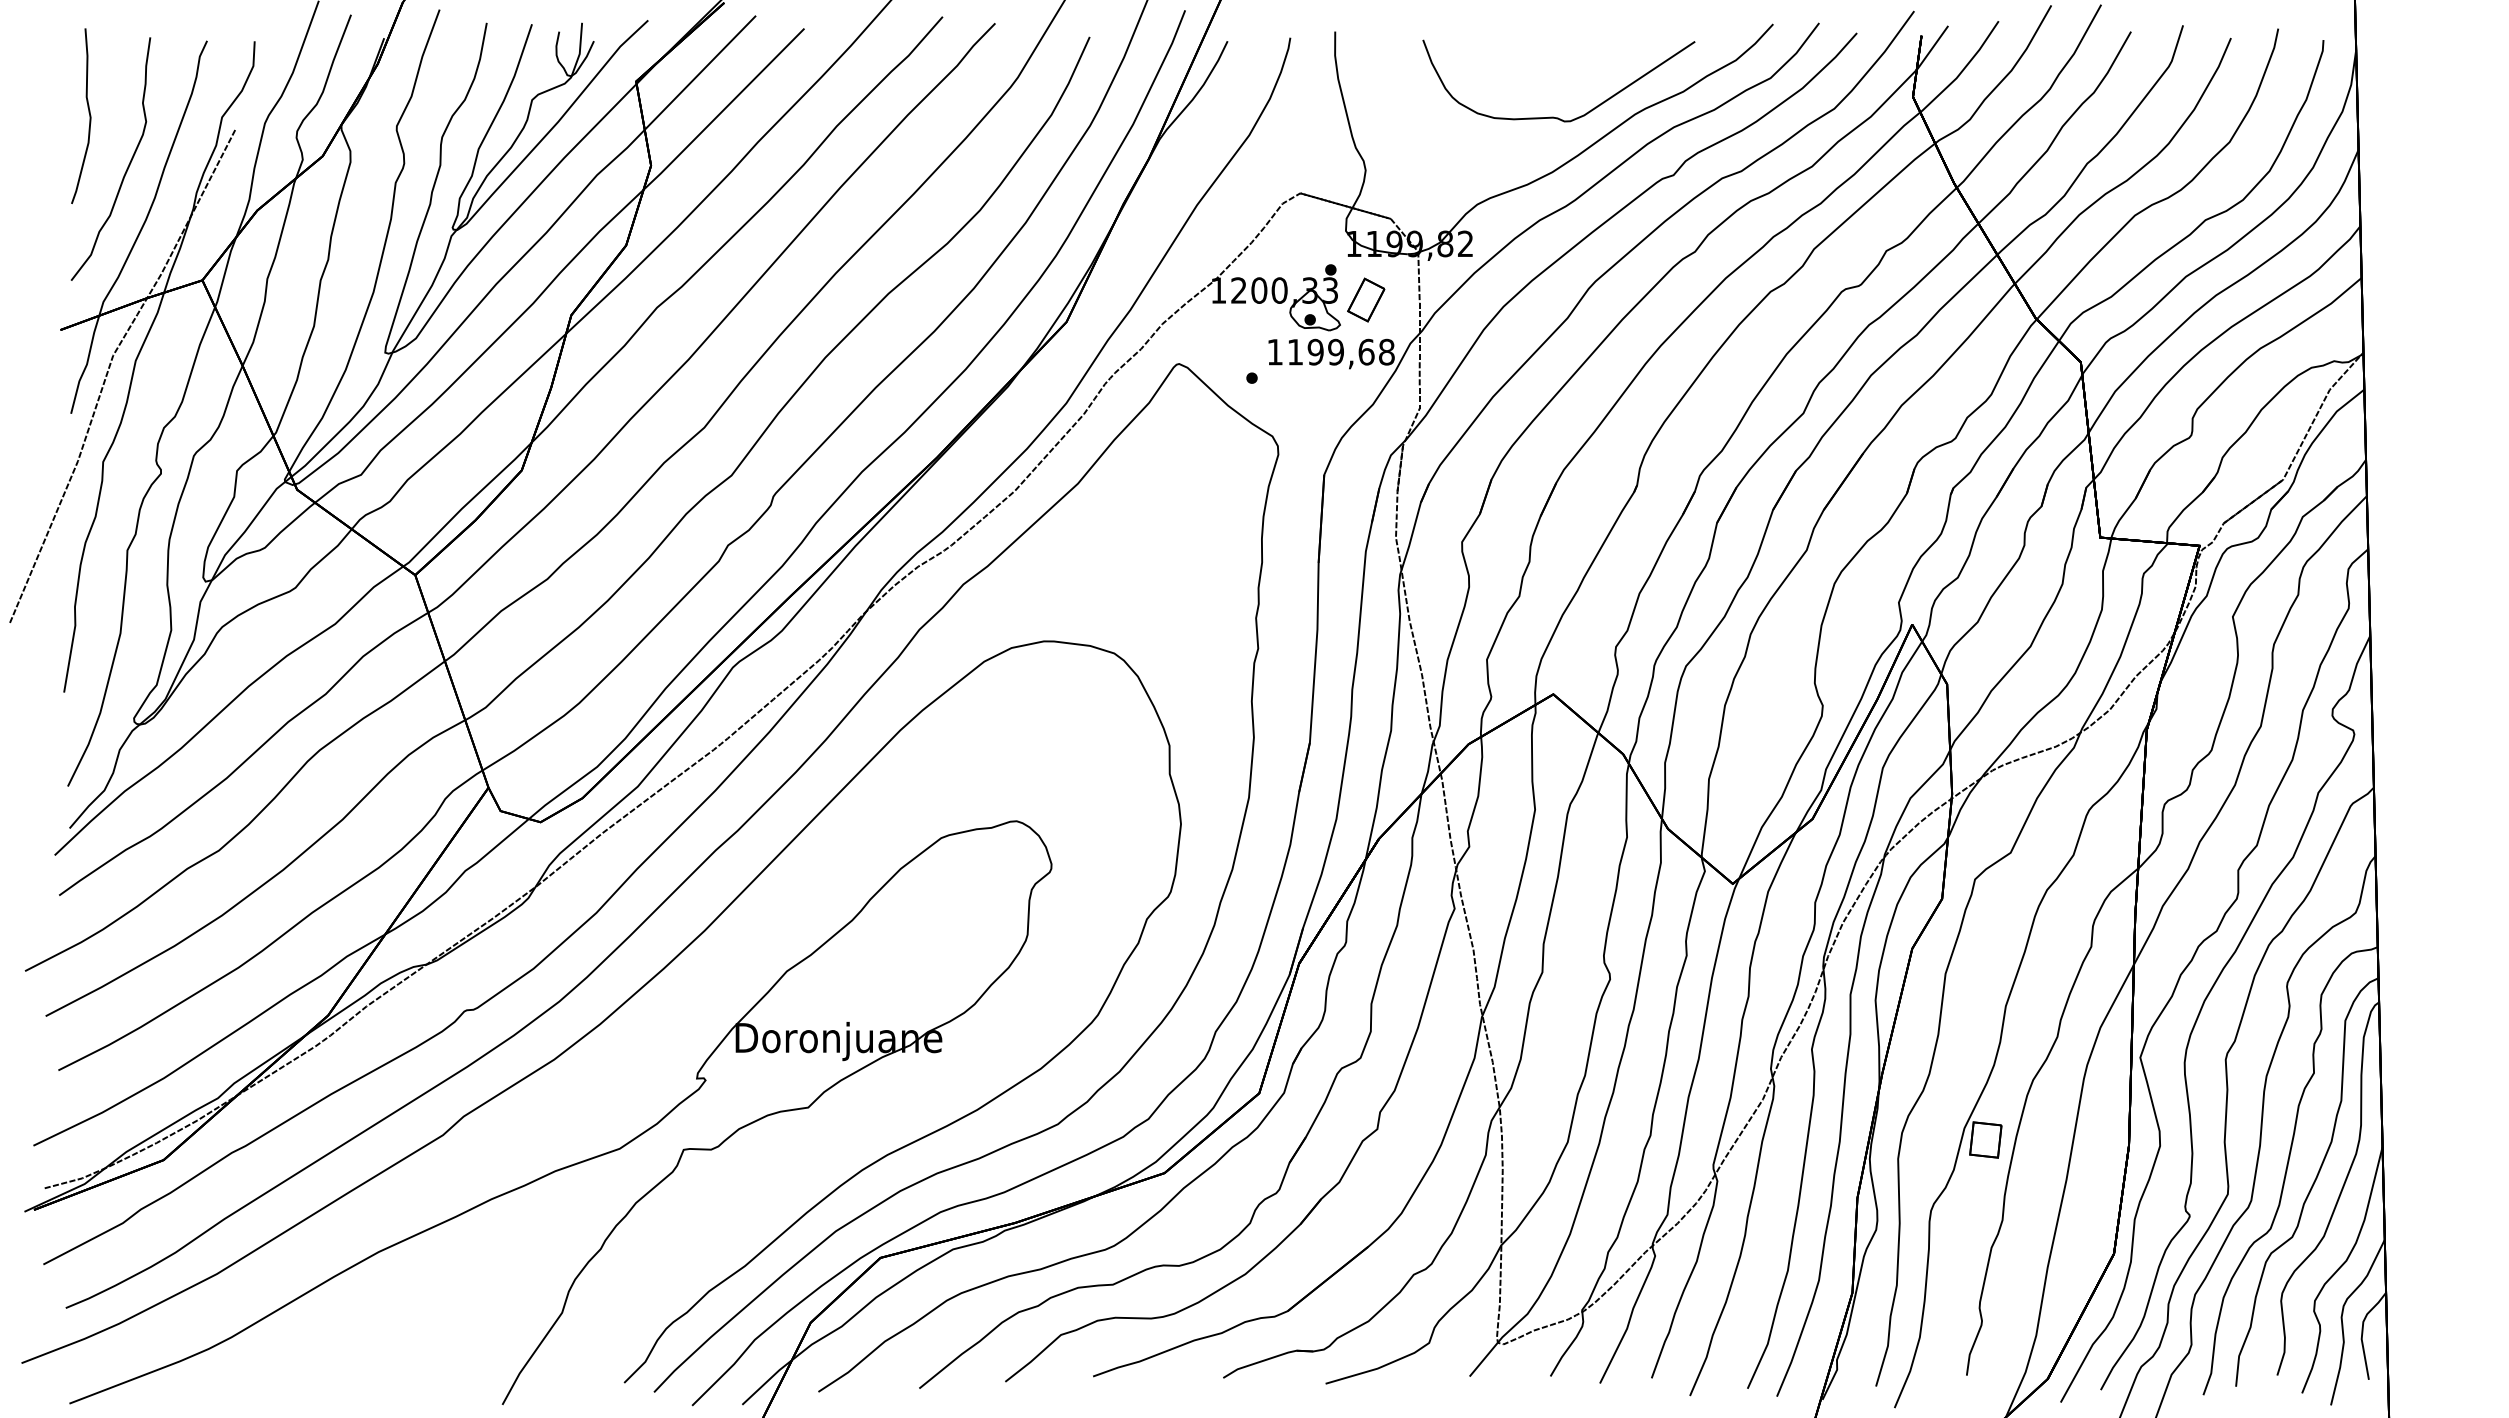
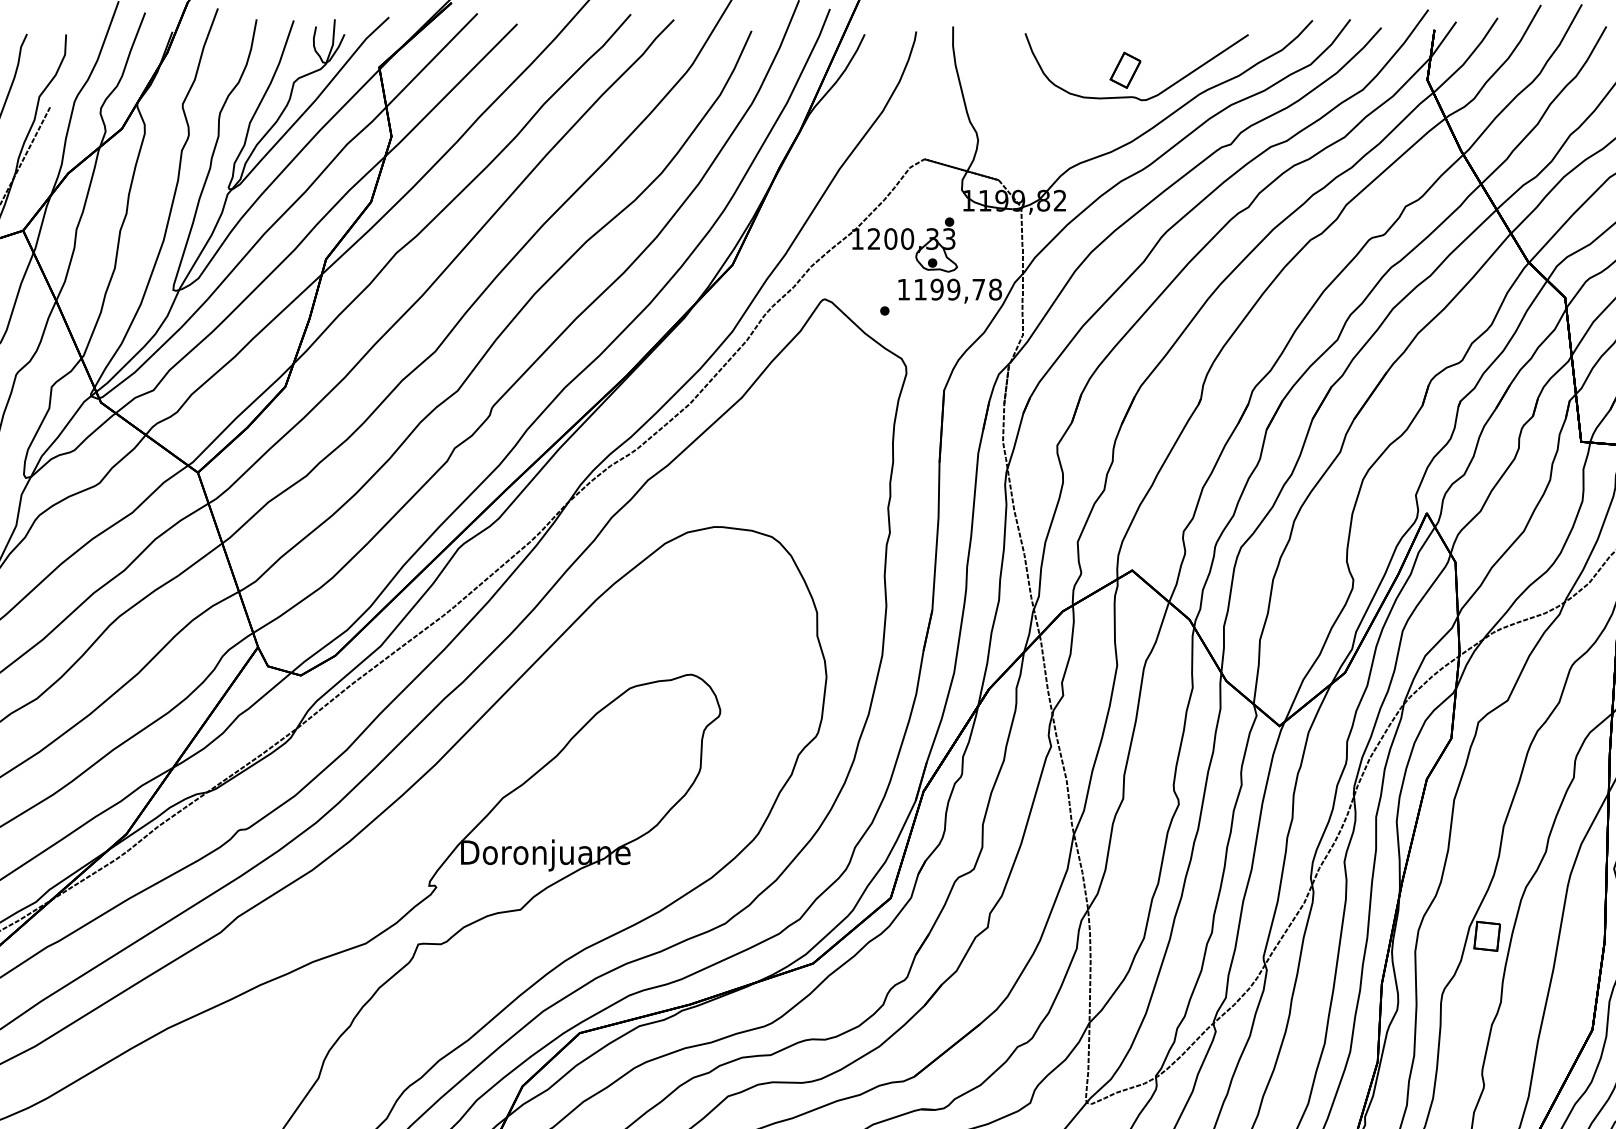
part: (1366, 299) -> (1125, 69), moved
text: (1366, 351) -> (978, 289), 1199,68 -> 1199,78

